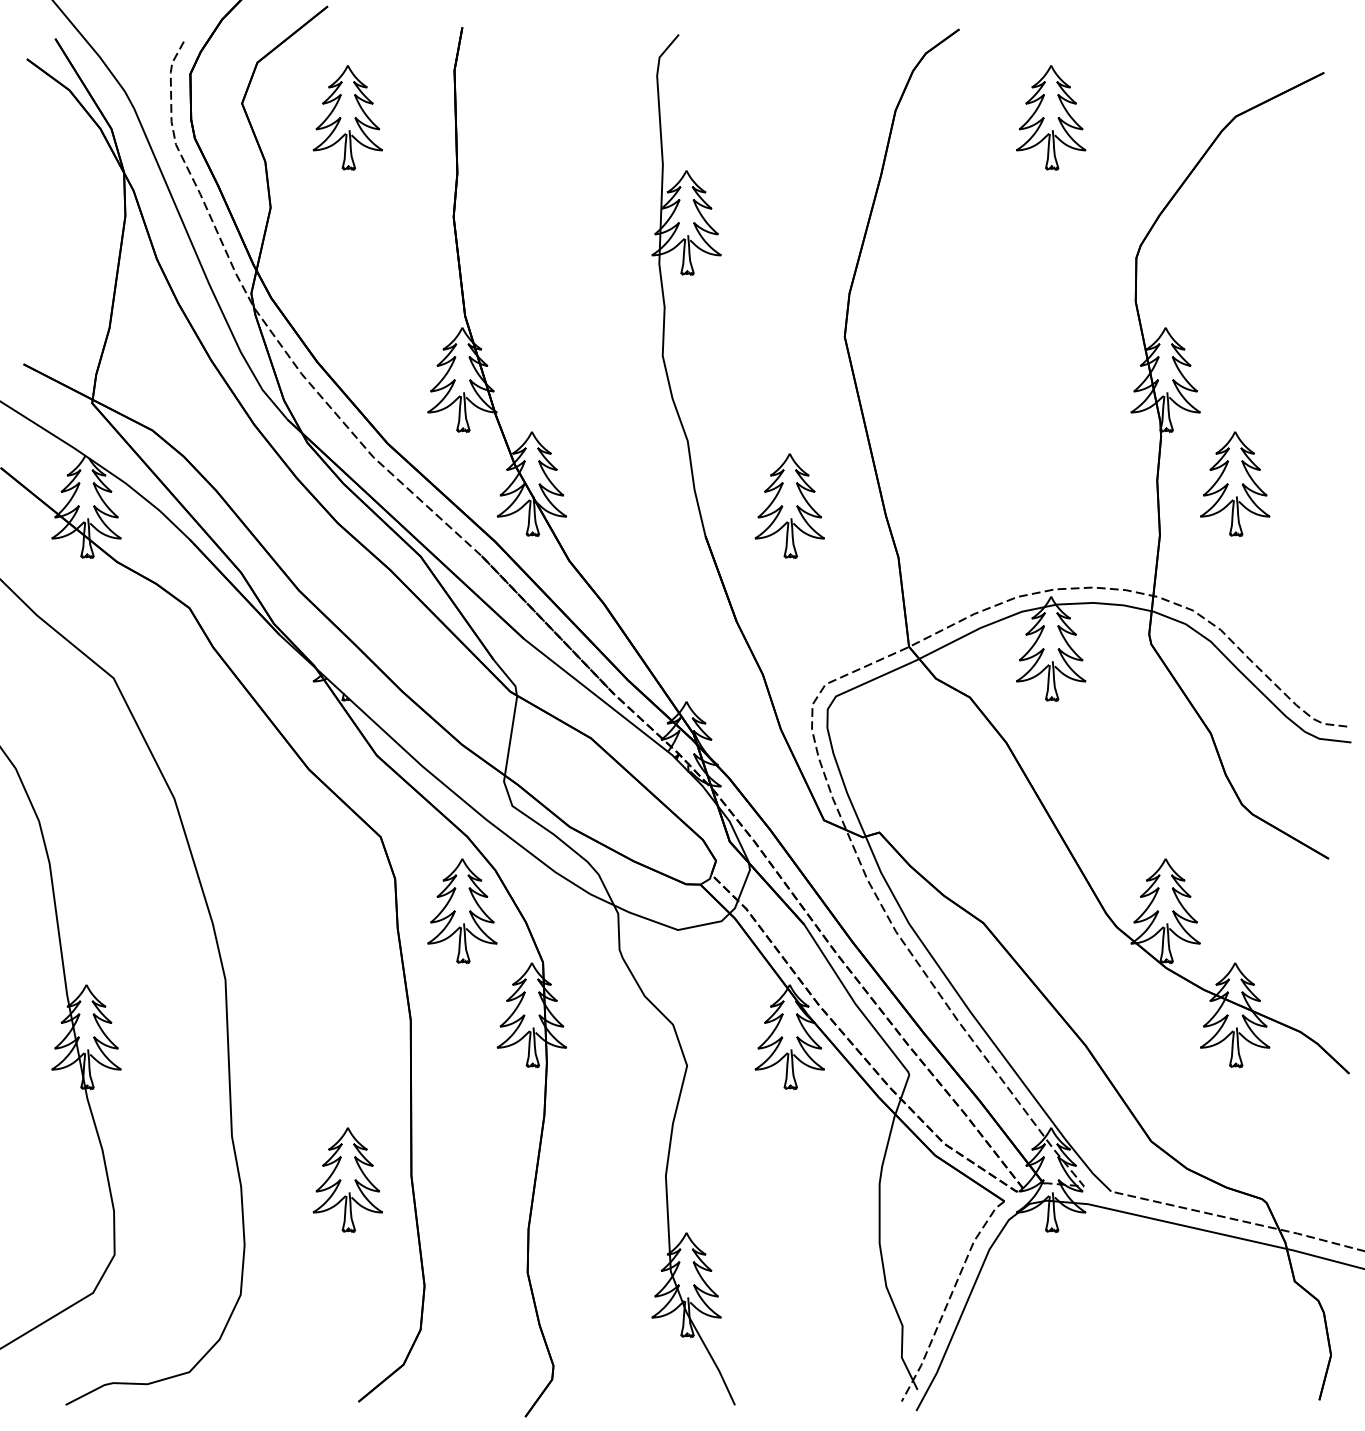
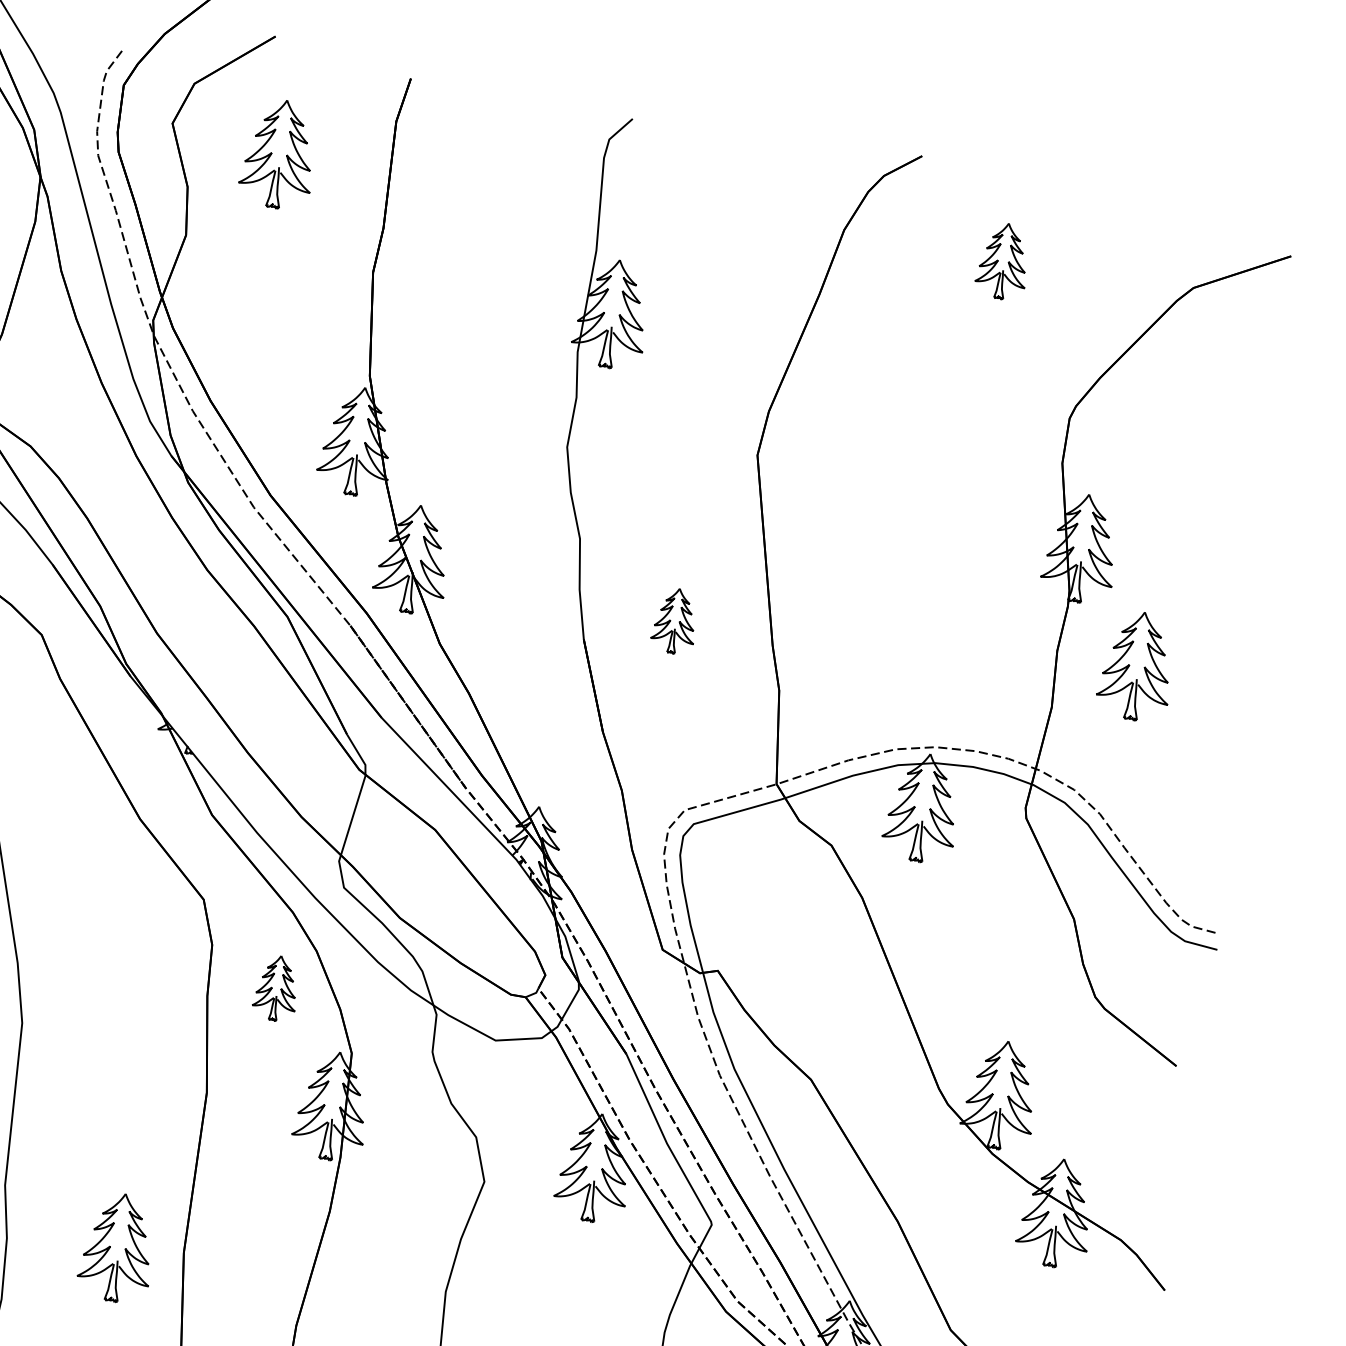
part: (1051, 117) -> (1003, 260), size x0.7
part: (789, 505) -> (674, 620), size x0.6
part: (462, 910) -> (276, 987), size x0.6

